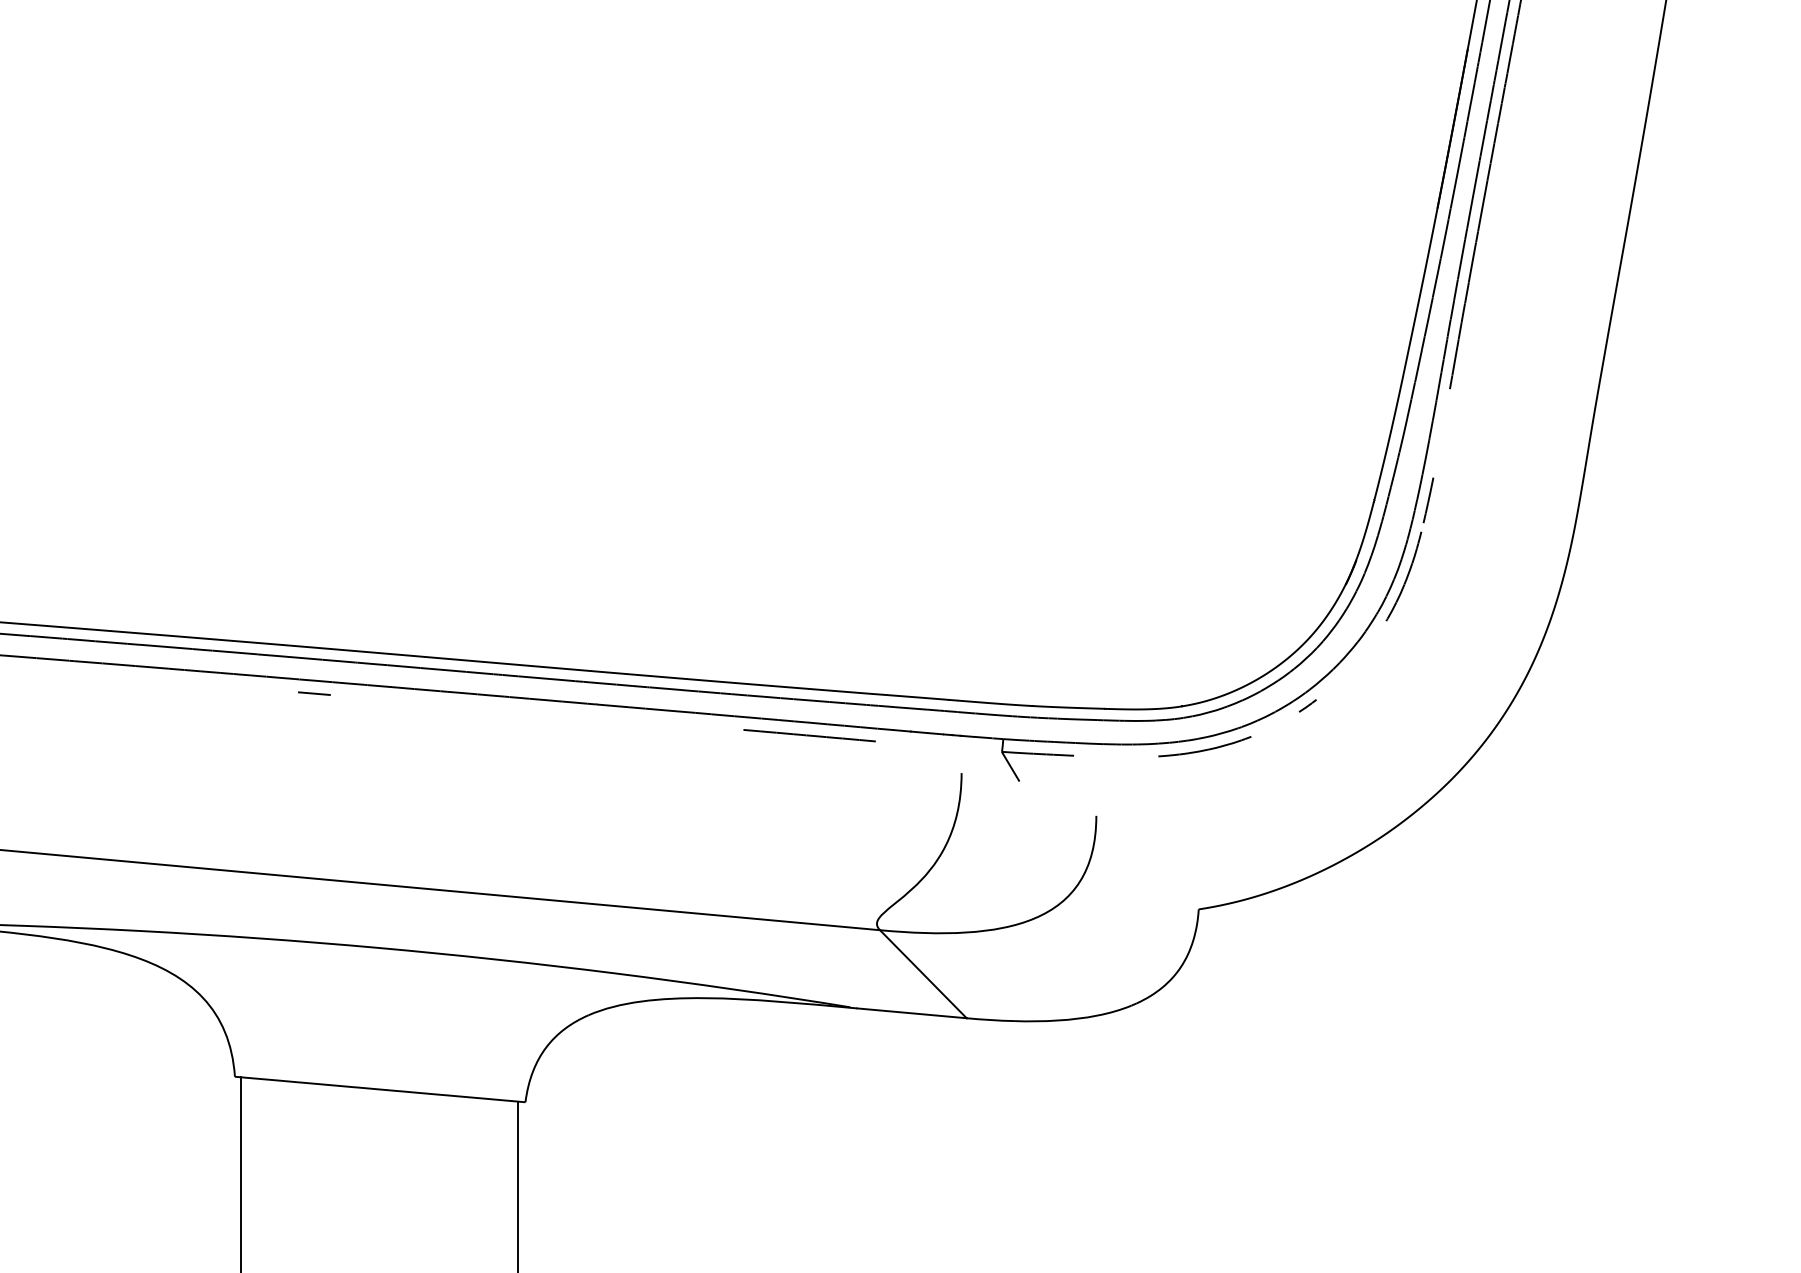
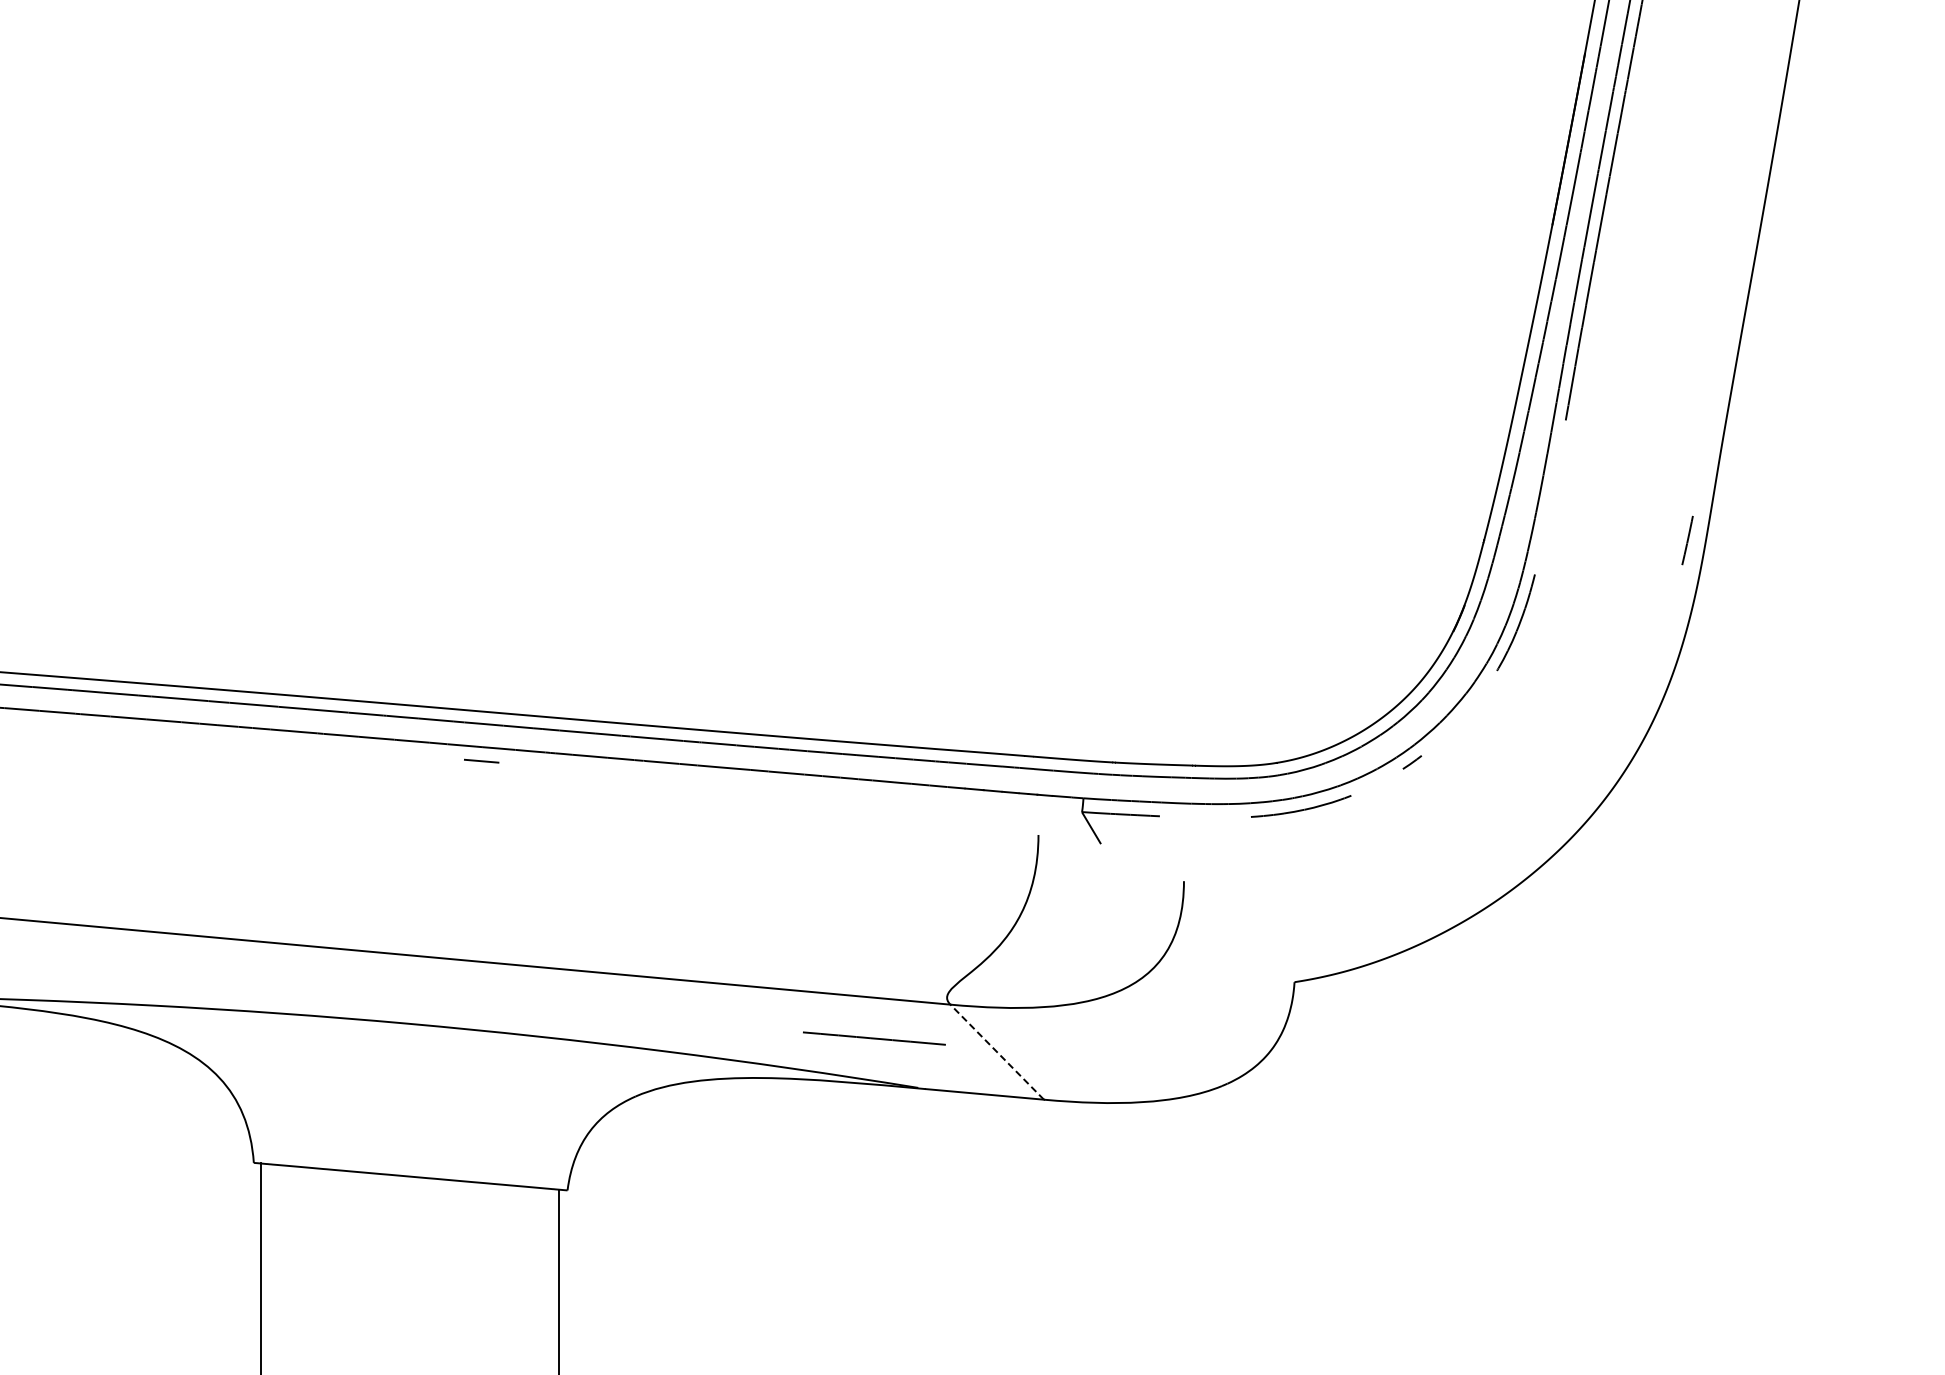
line: (1428, 500) -> (1687, 540), moved
line: (314, 692) -> (481, 760), moved
line: (809, 735) -> (874, 1038), moved
line: (923, 974) -> (997, 1052), solid -> dashed

